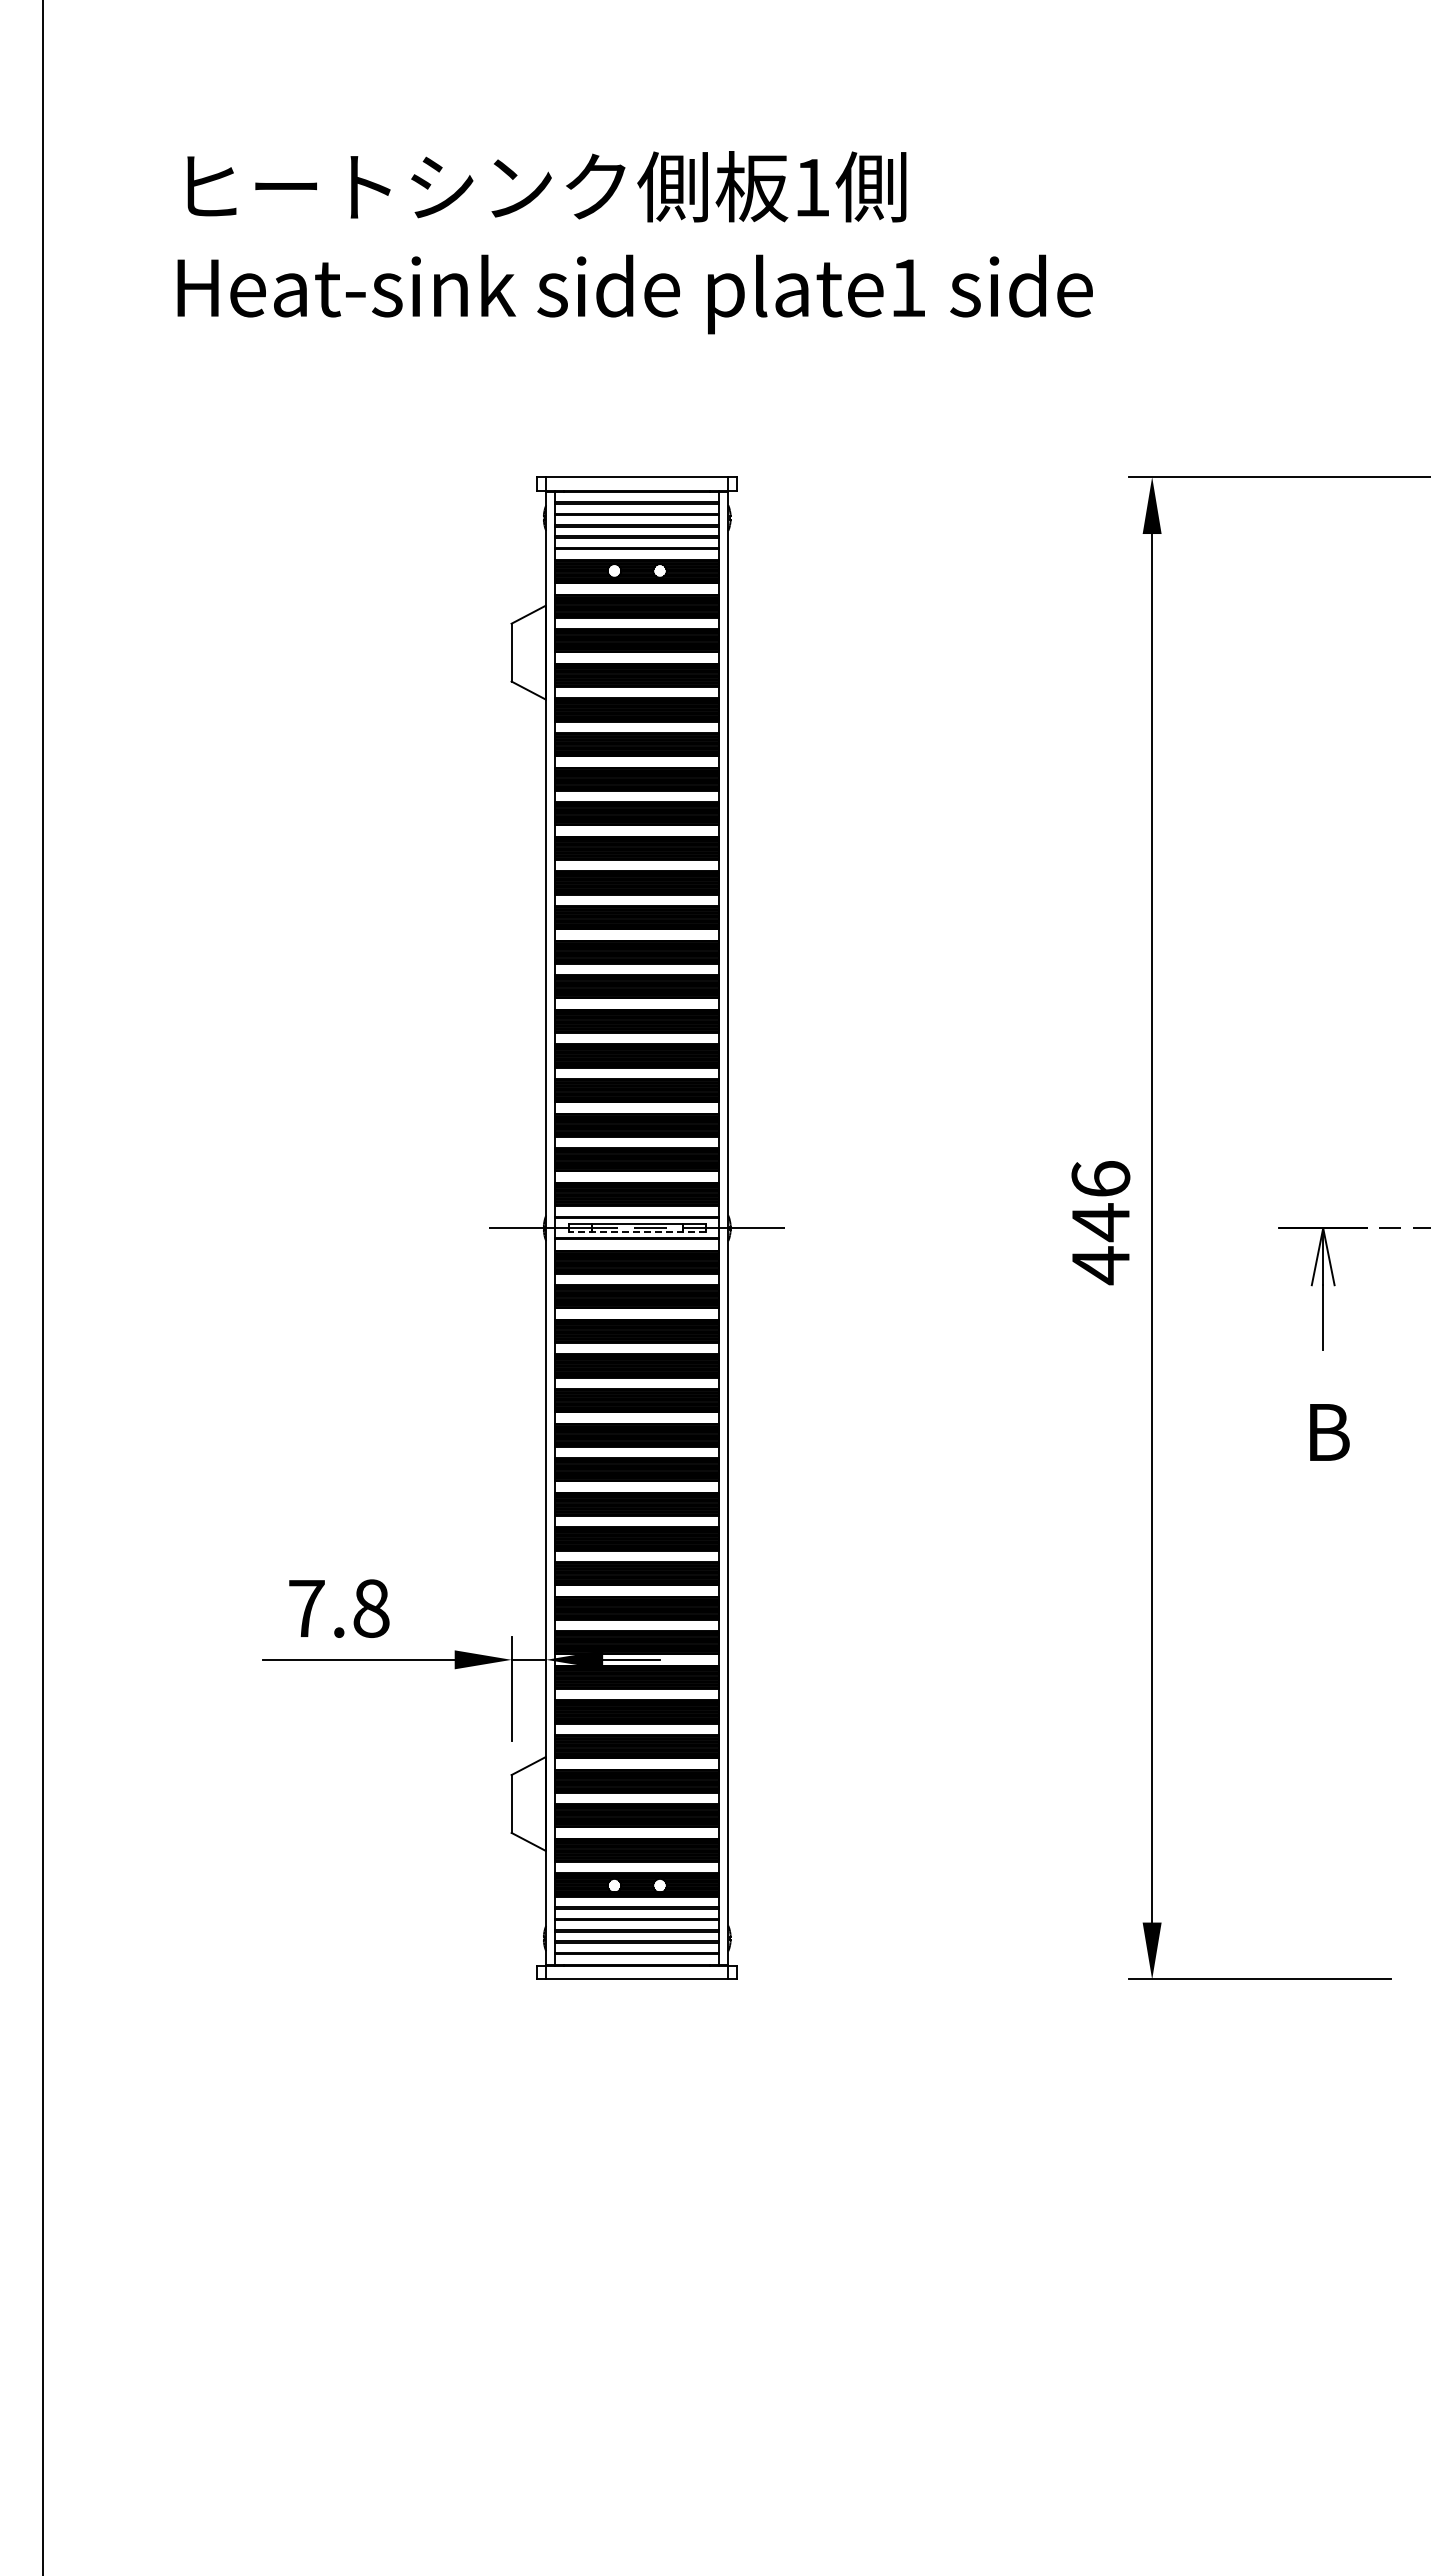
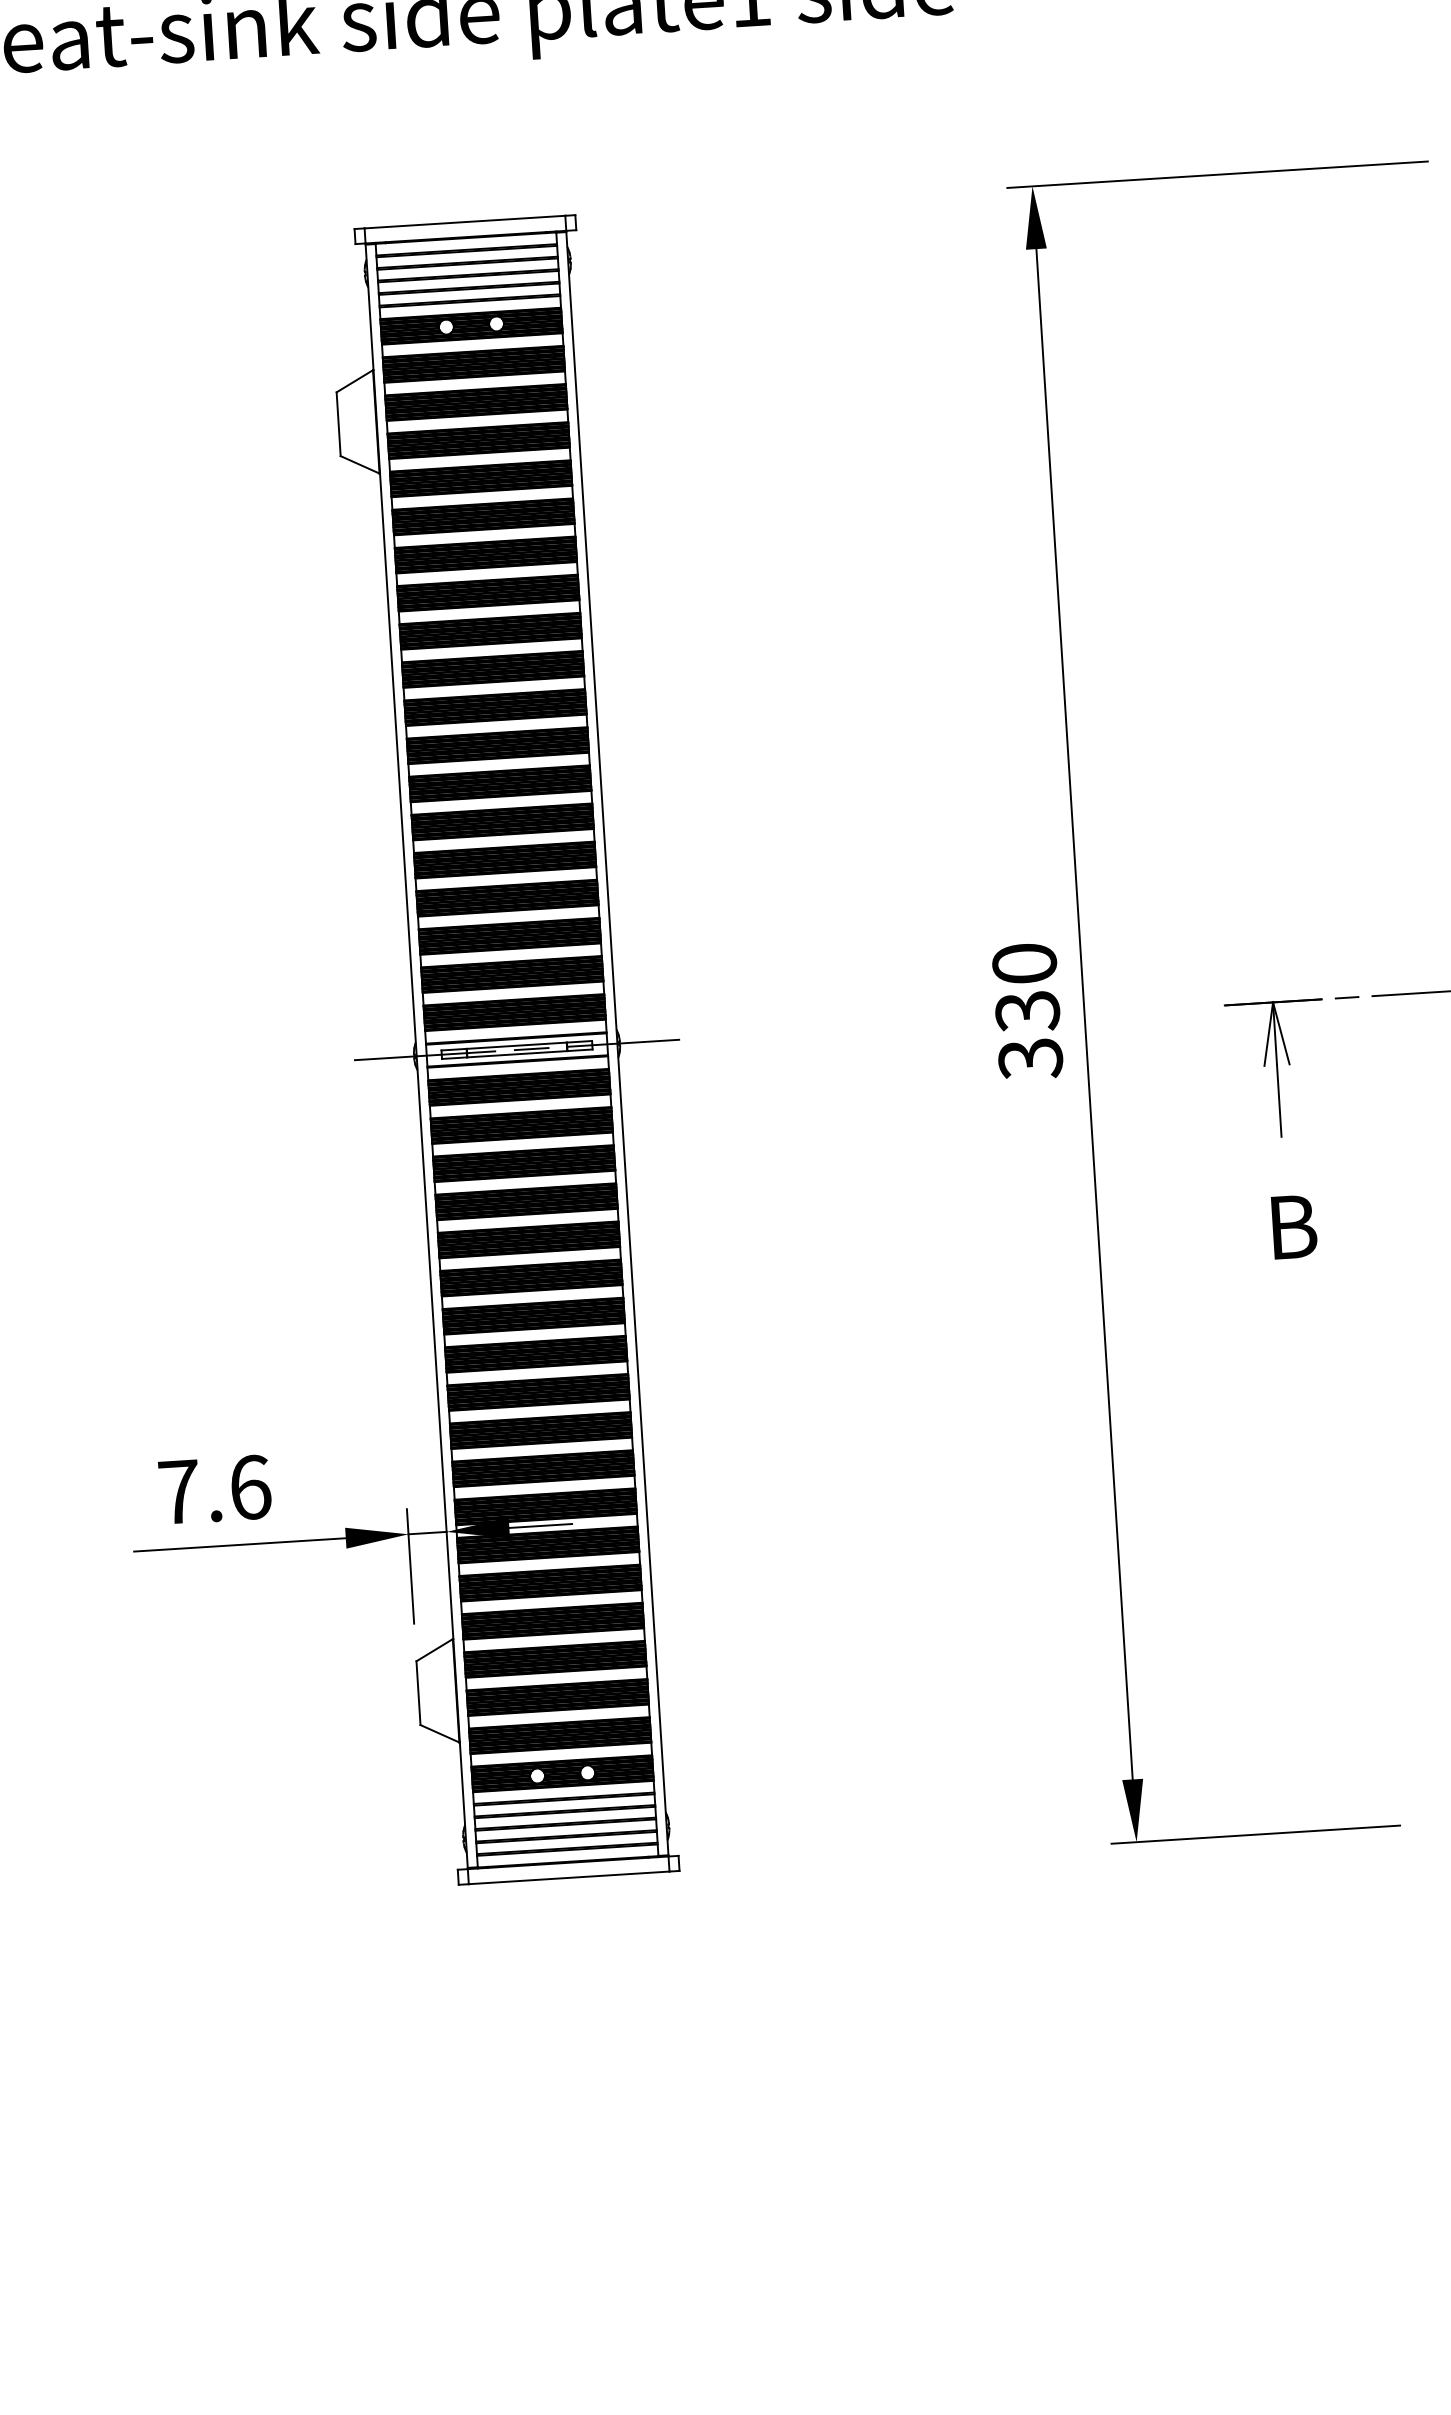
text: (1100, 1223) -> (1027, 1012), 446 -> 330
line: (636, 1232) -> (516, 1054), dashed -> solid
text: (371, 1608) -> (250, 1487), 7.8 -> 7.6

